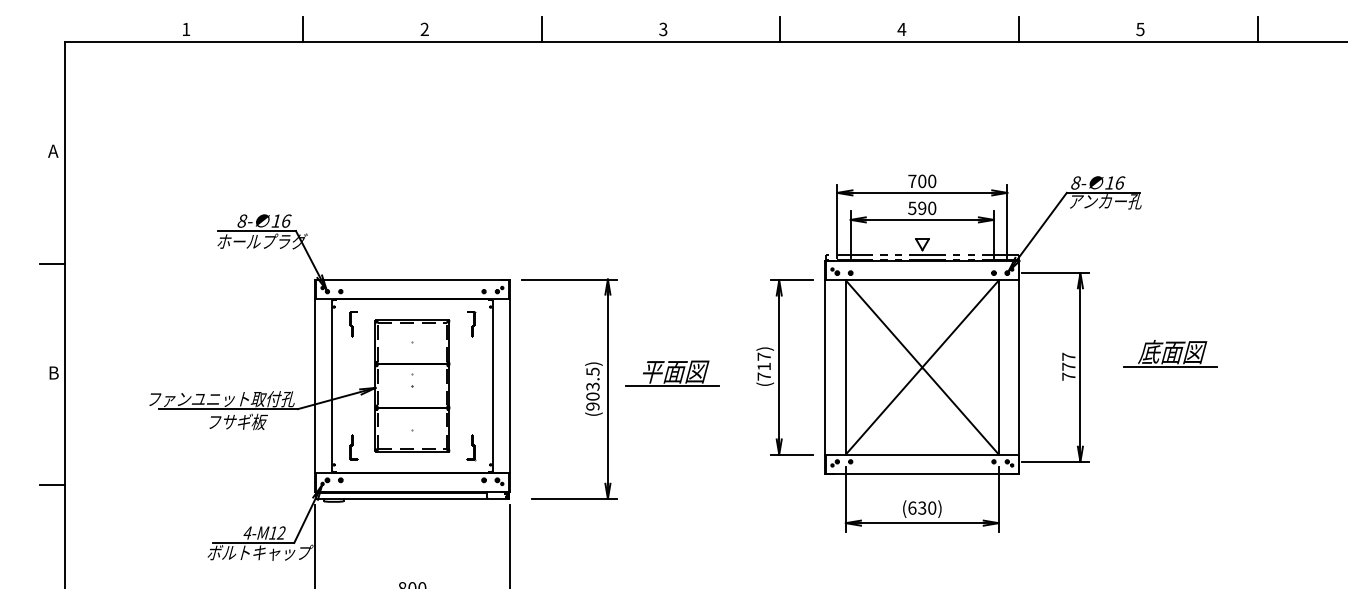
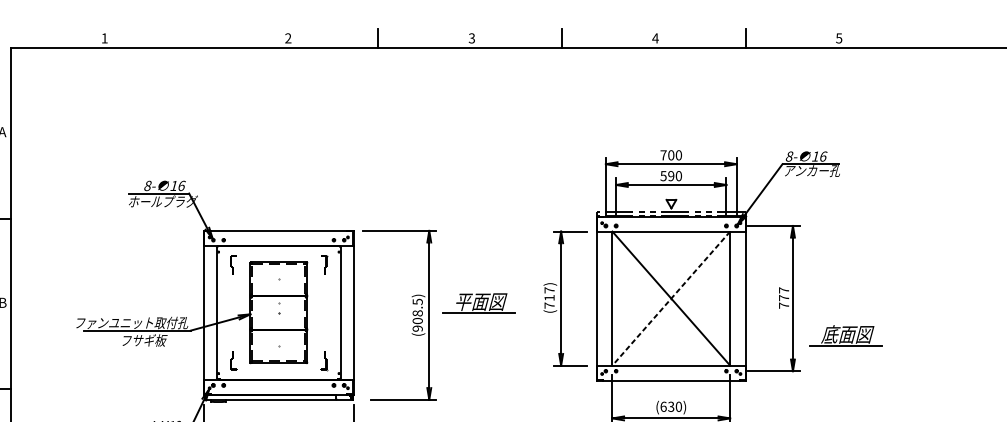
line: (303, 29) -> (194, 38), removed
line: (1257, 29) -> (929, 38), removed
part: (1170, 353) -> (846, 335), moved
line: (922, 367) -> (671, 298), solid -> dashed
text: (592, 386) -> (417, 313), (903.5) -> (908.5)

